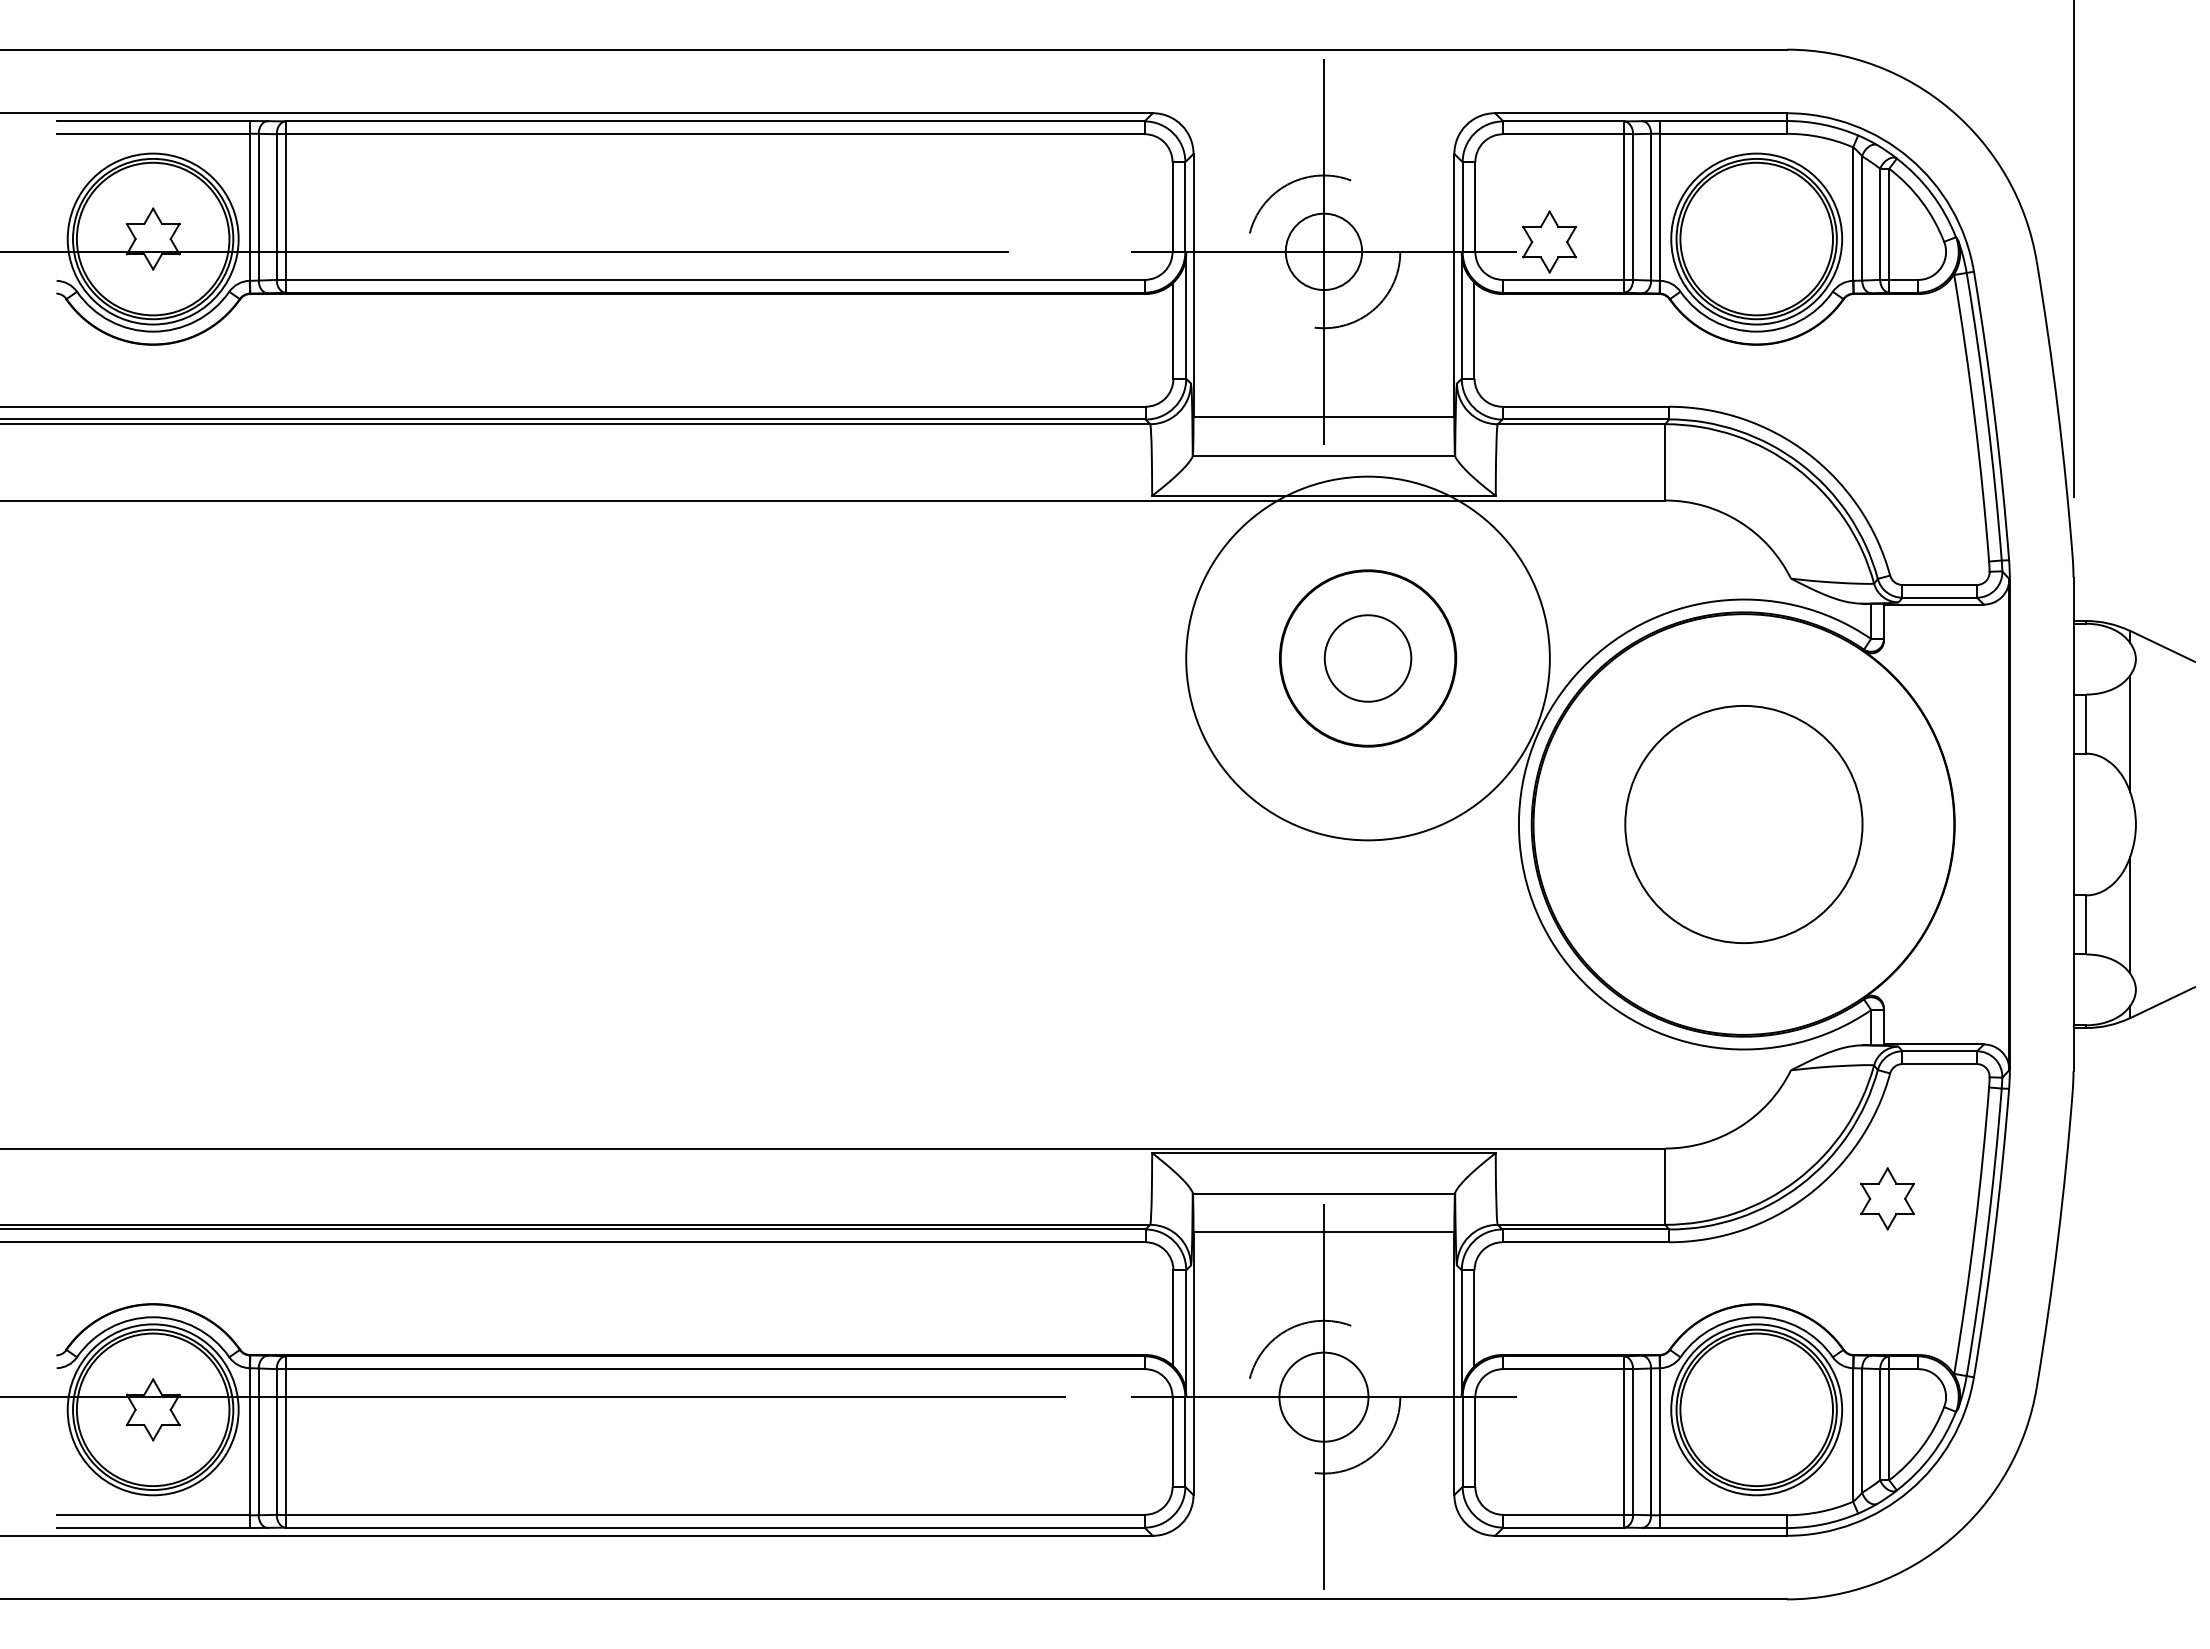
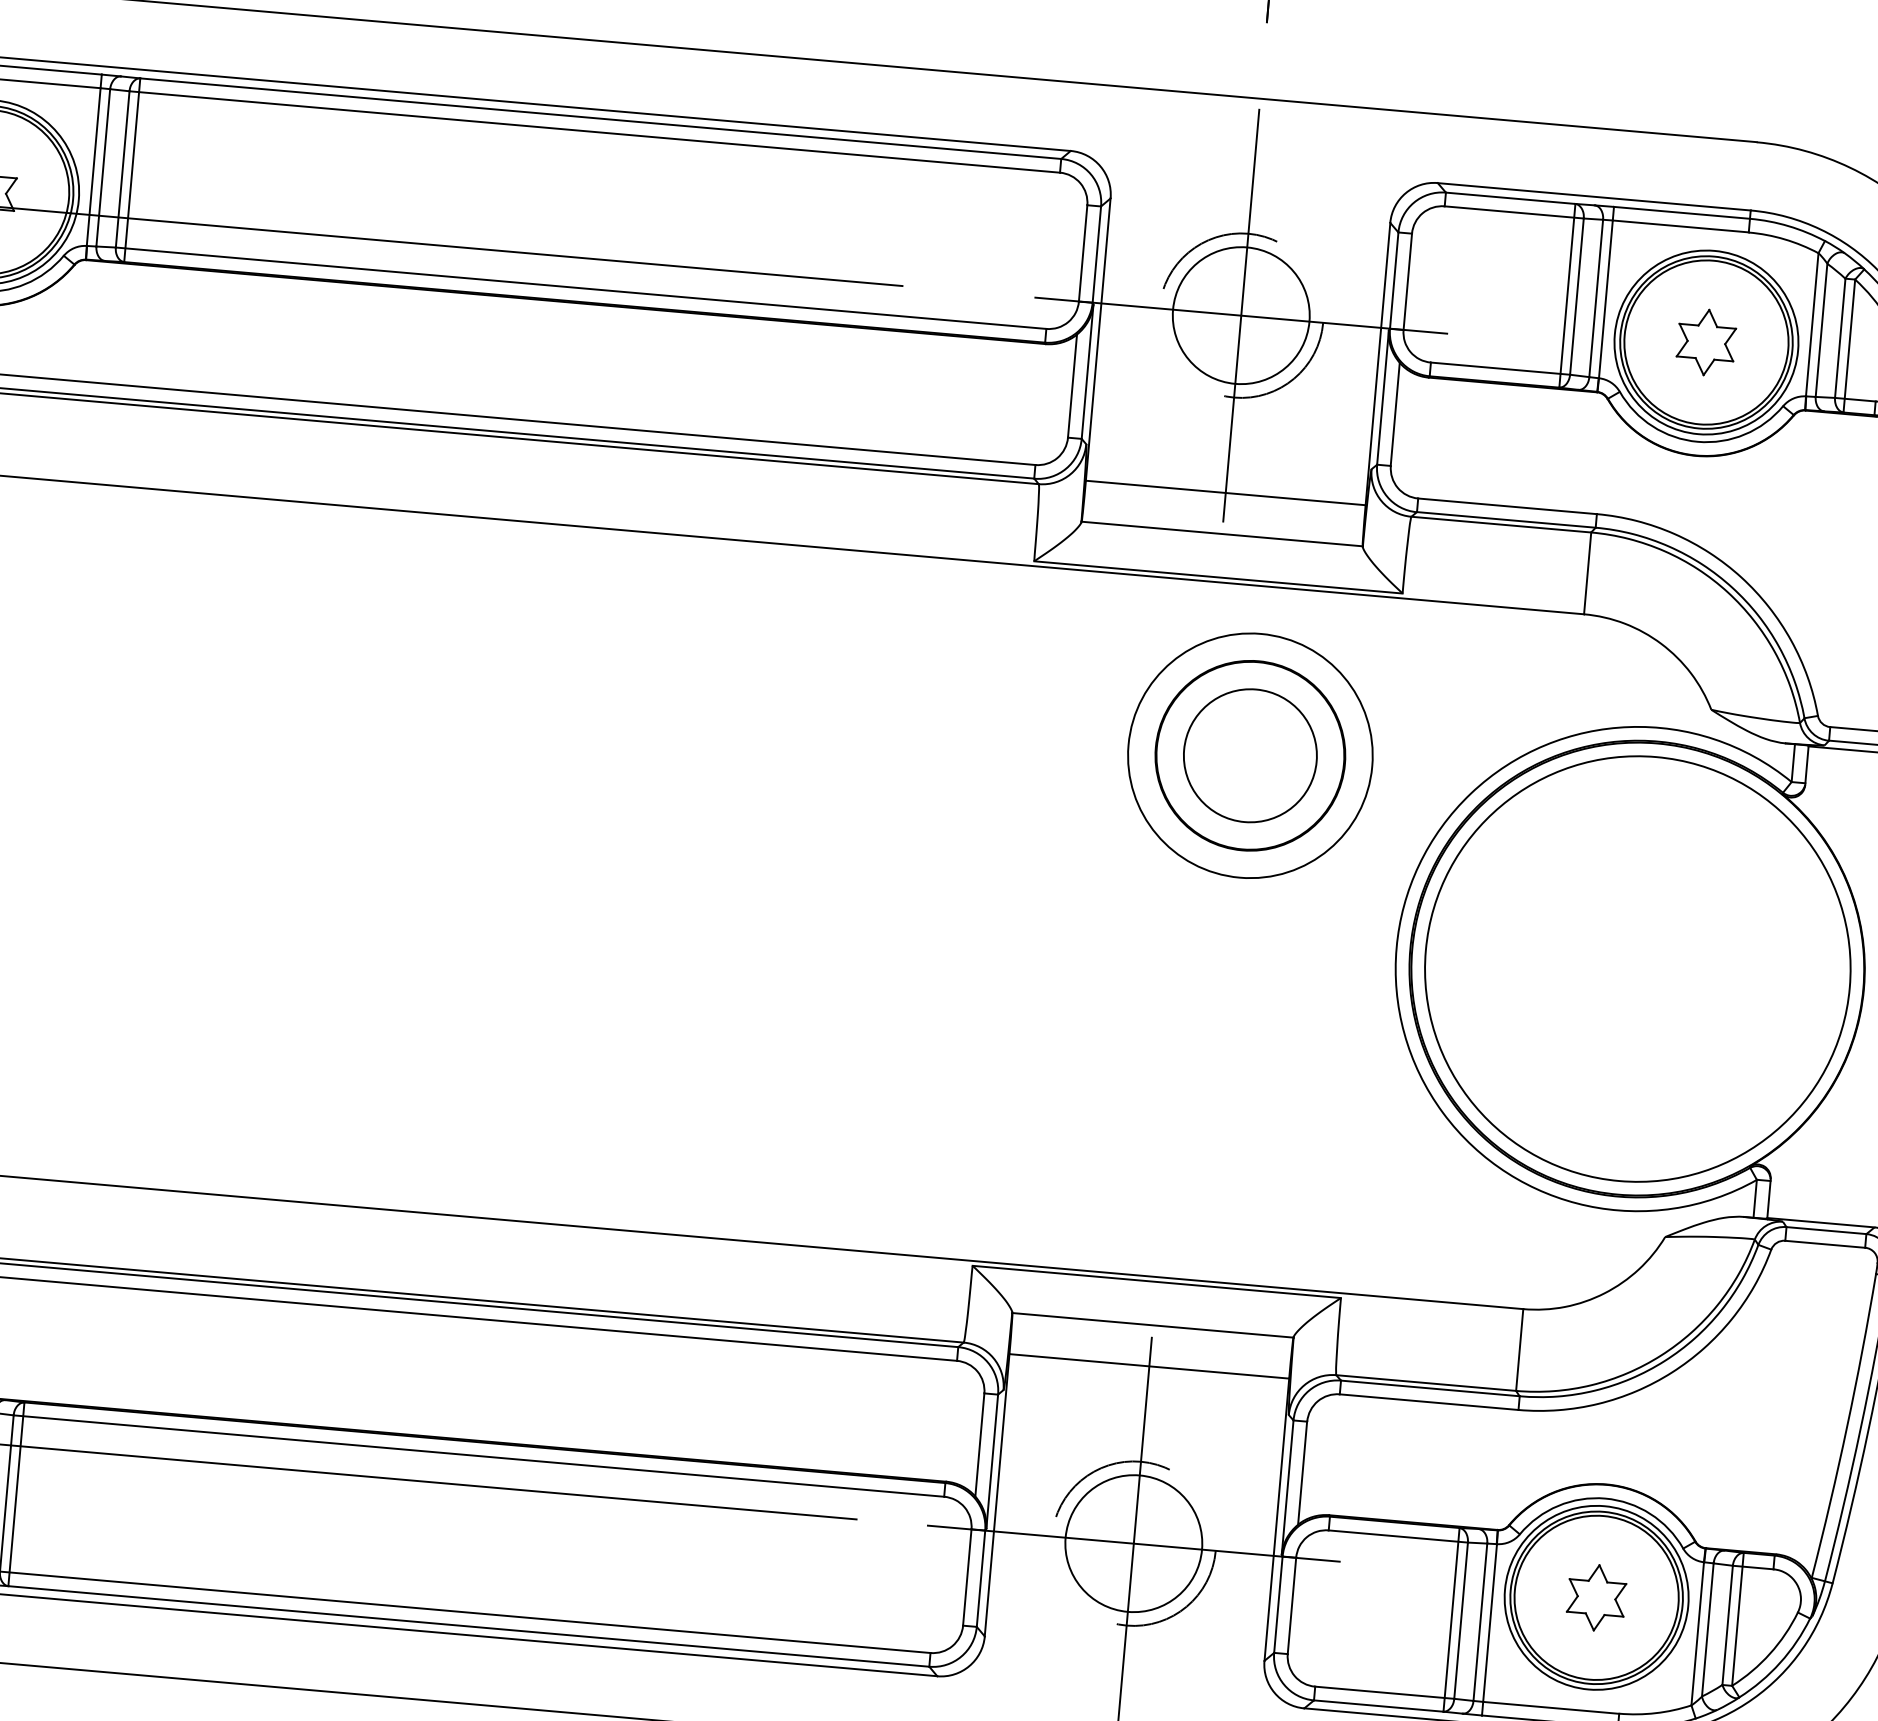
part: (1549, 241) -> (1706, 341), moved
circle: (1323, 251) -> (1240, 315), size x1.67
circle: (1367, 658) -> (1249, 755), size x0.62
circle: (1367, 658) -> (1249, 755), size x1.43
circle: (1743, 824) -> (1637, 968), size x1.67
part: (1887, 1198) -> (1596, 1597), moved
circle: (1323, 1396) -> (1133, 1542), size x1.43

